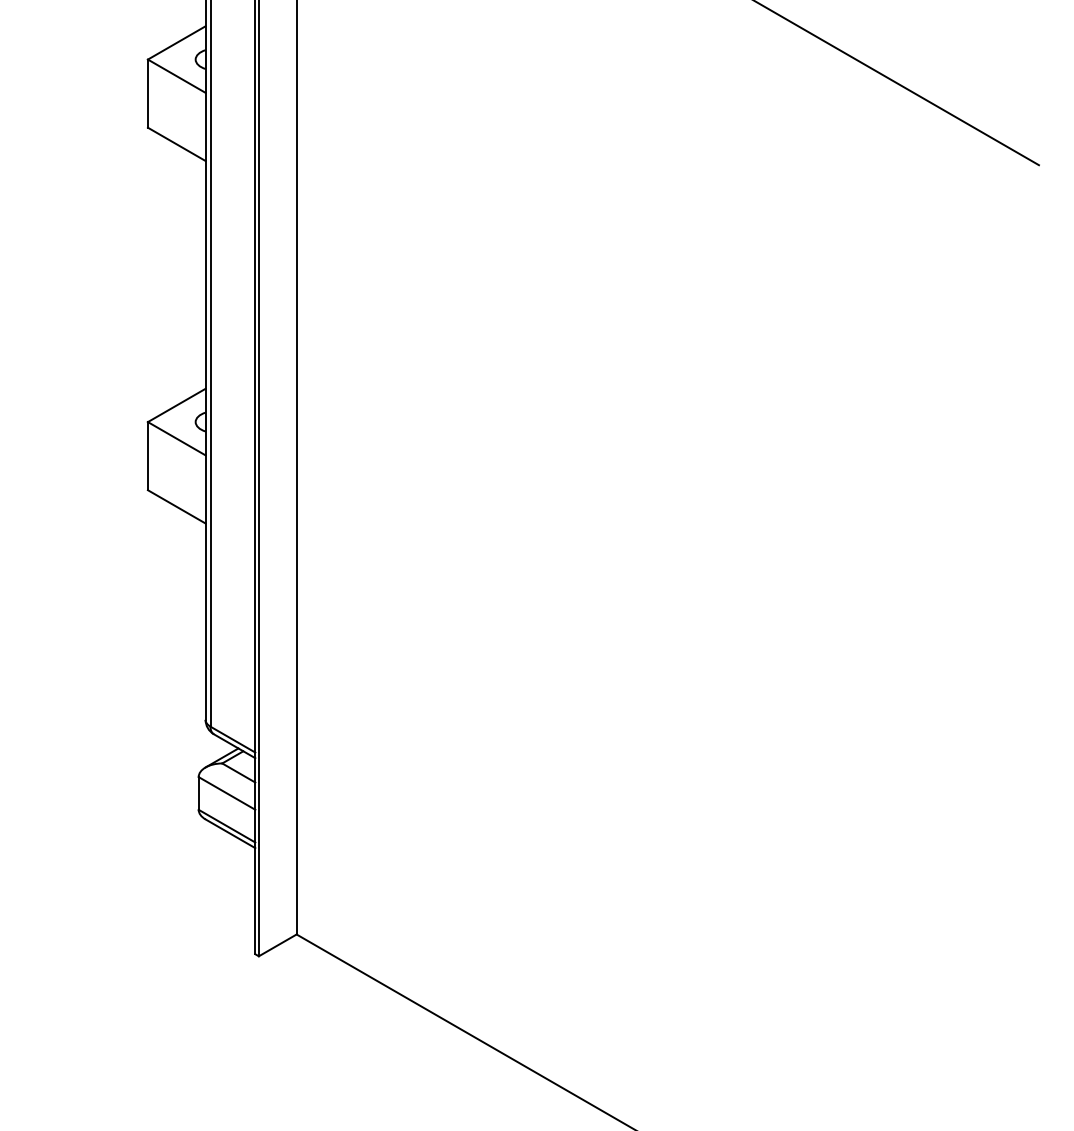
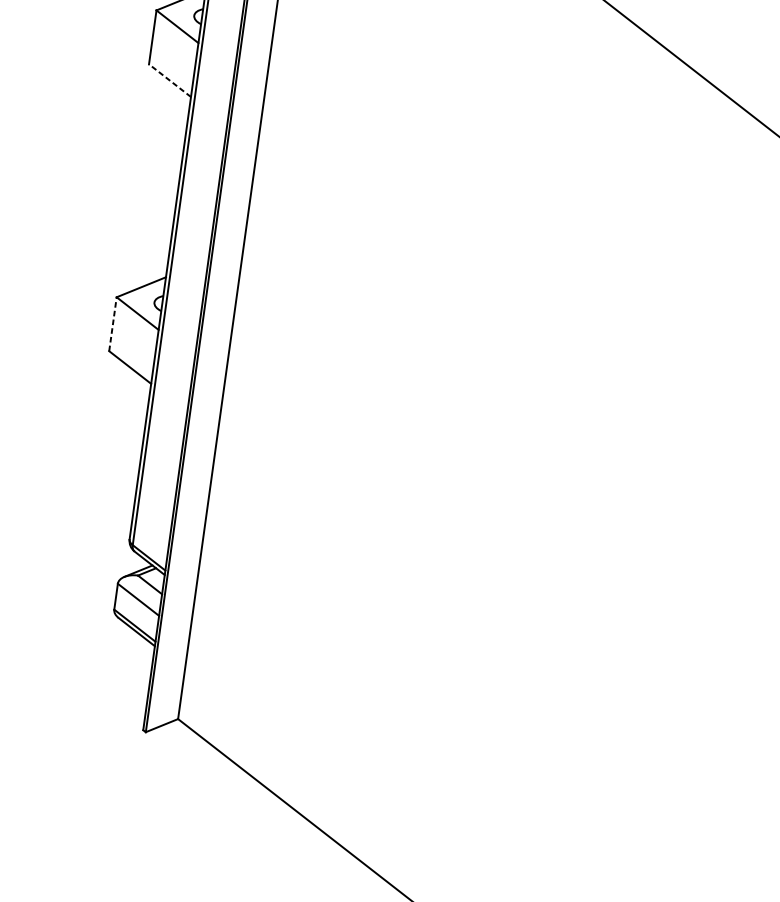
line: (176, 144) -> (169, 80), solid -> dashed
line: (147, 455) -> (112, 323), solid -> dashed

